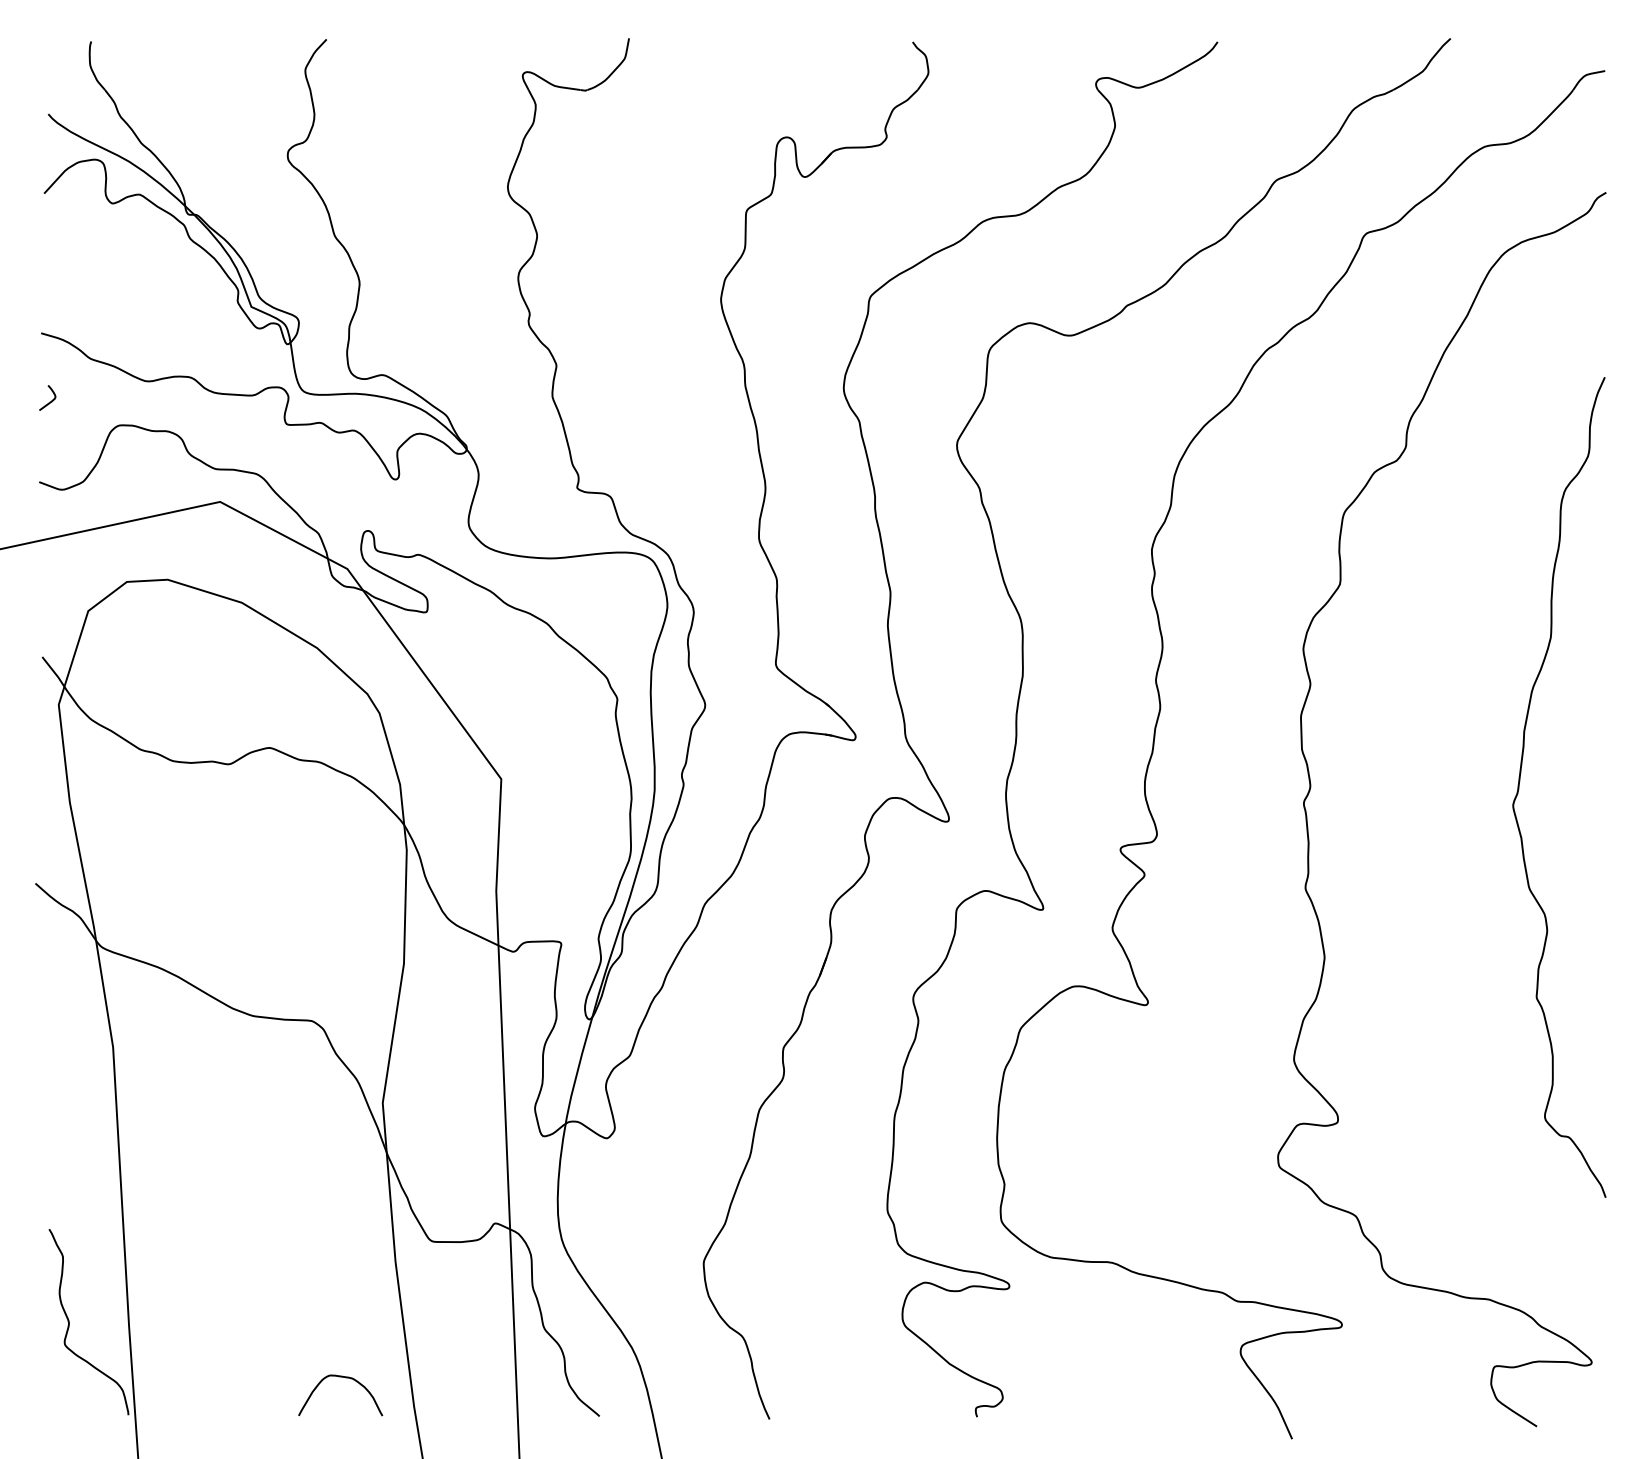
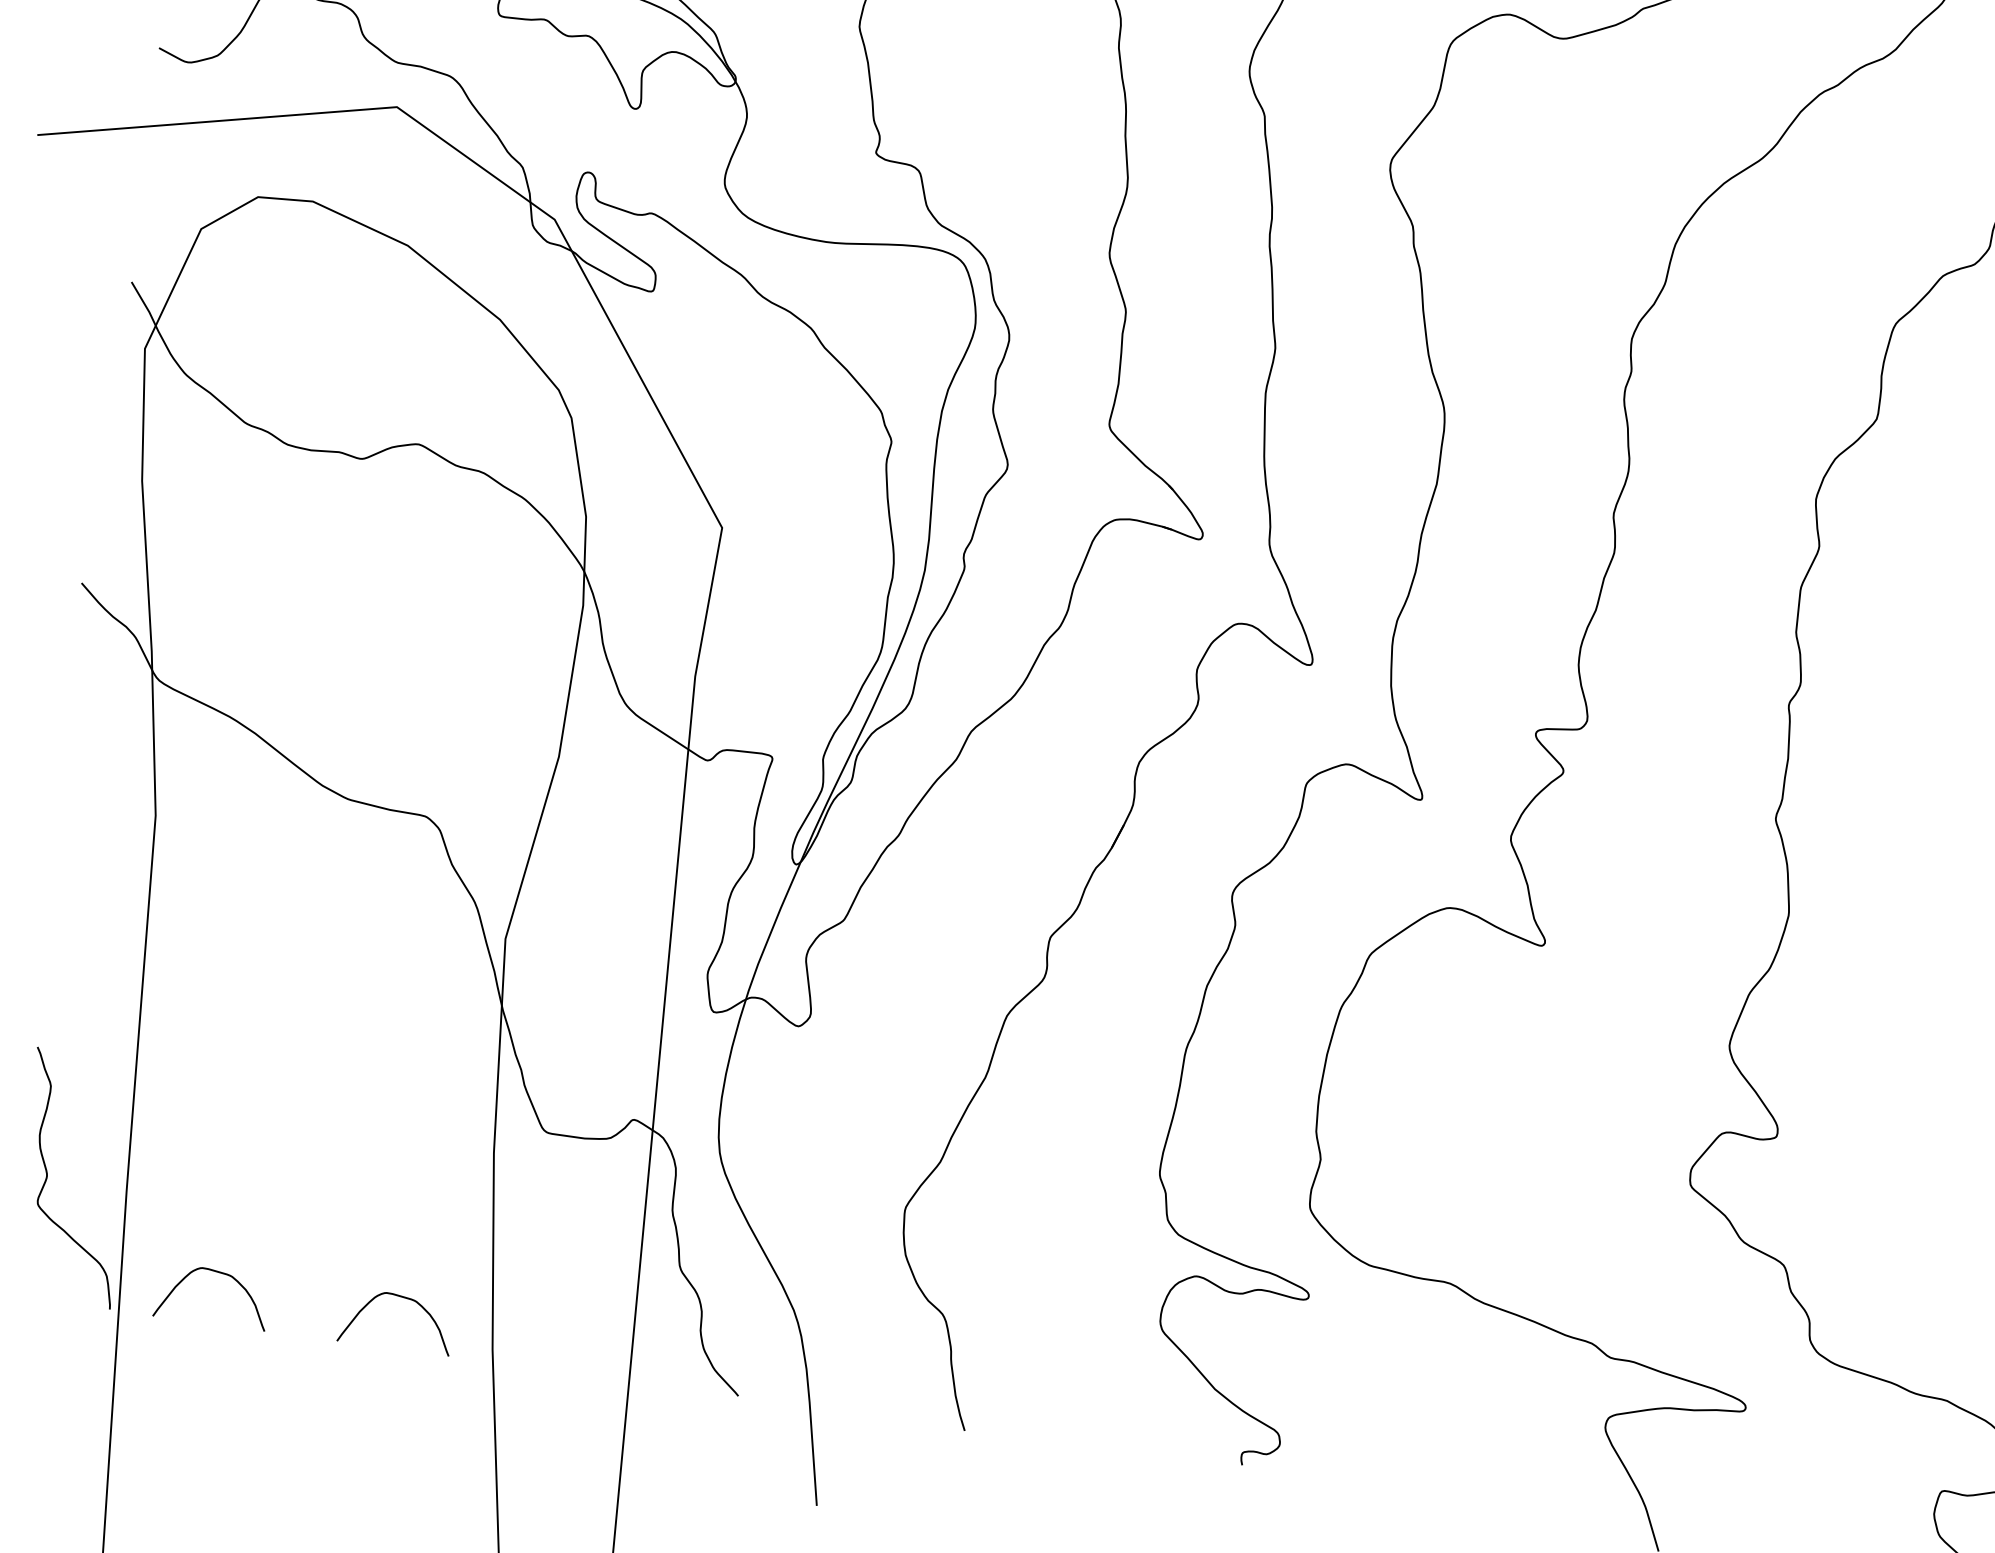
curve: (207, 1378) -> (221, 1274), added

